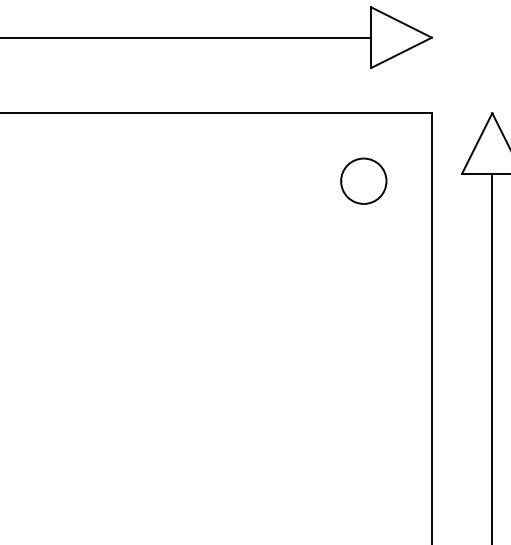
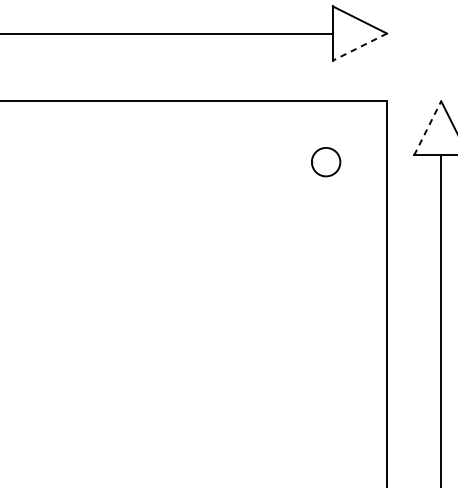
line: (401, 52) -> (359, 46), solid -> dashed
line: (477, 143) -> (427, 128), solid -> dashed
part: (363, 180) -> (325, 161), size x0.7

